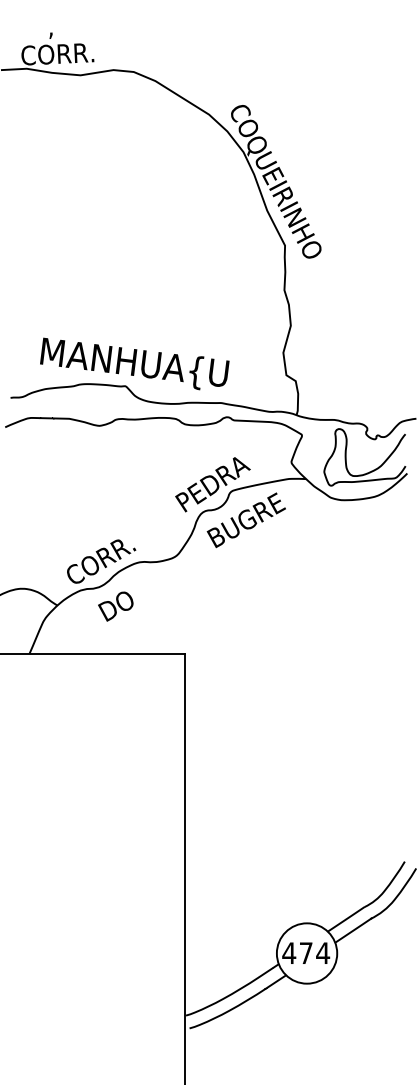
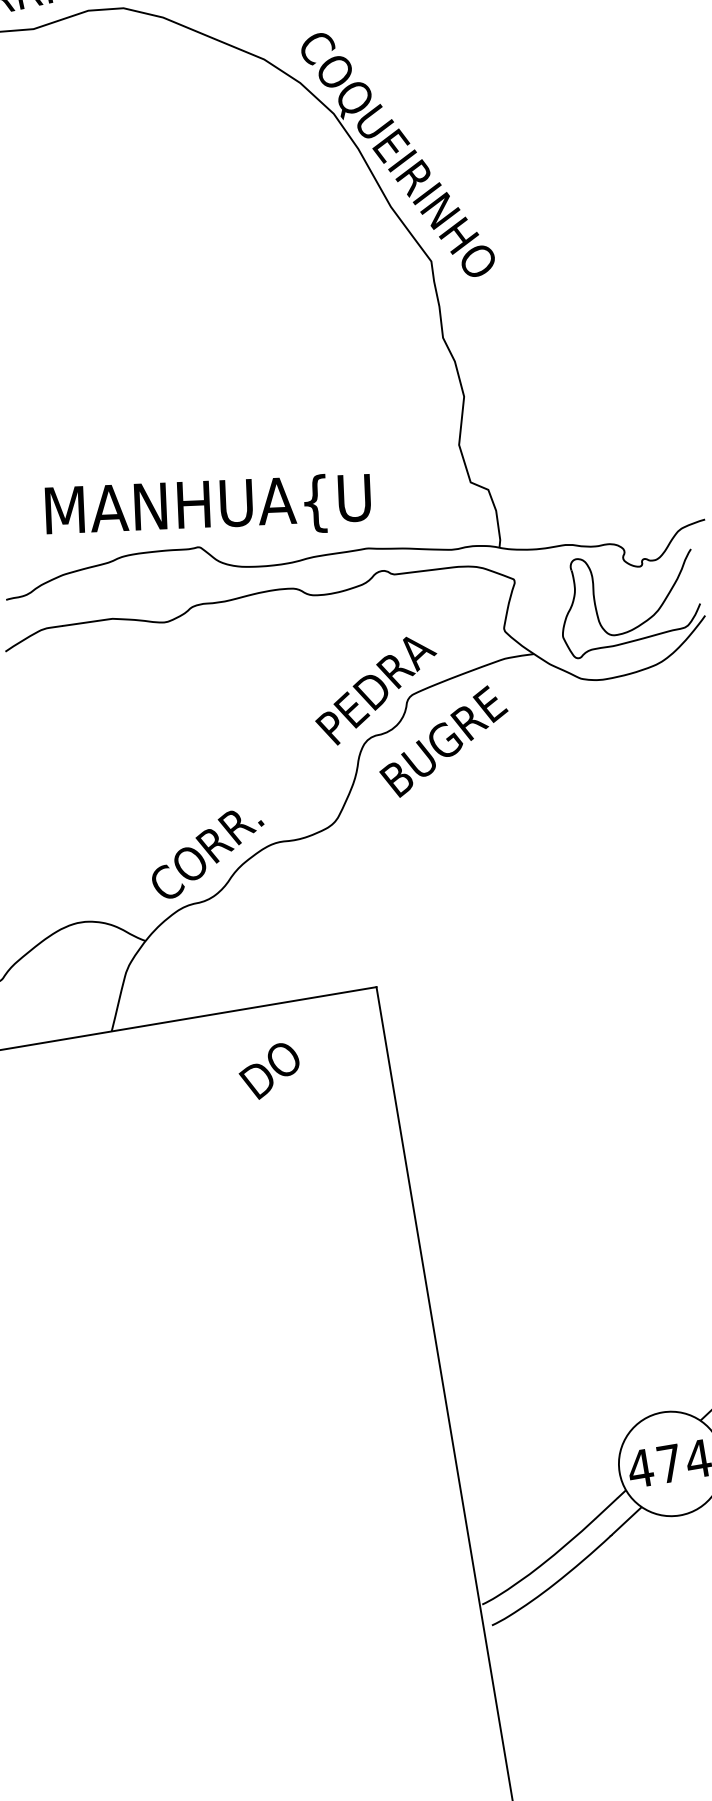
text: (115, 606) -> (269, 1071), moved

